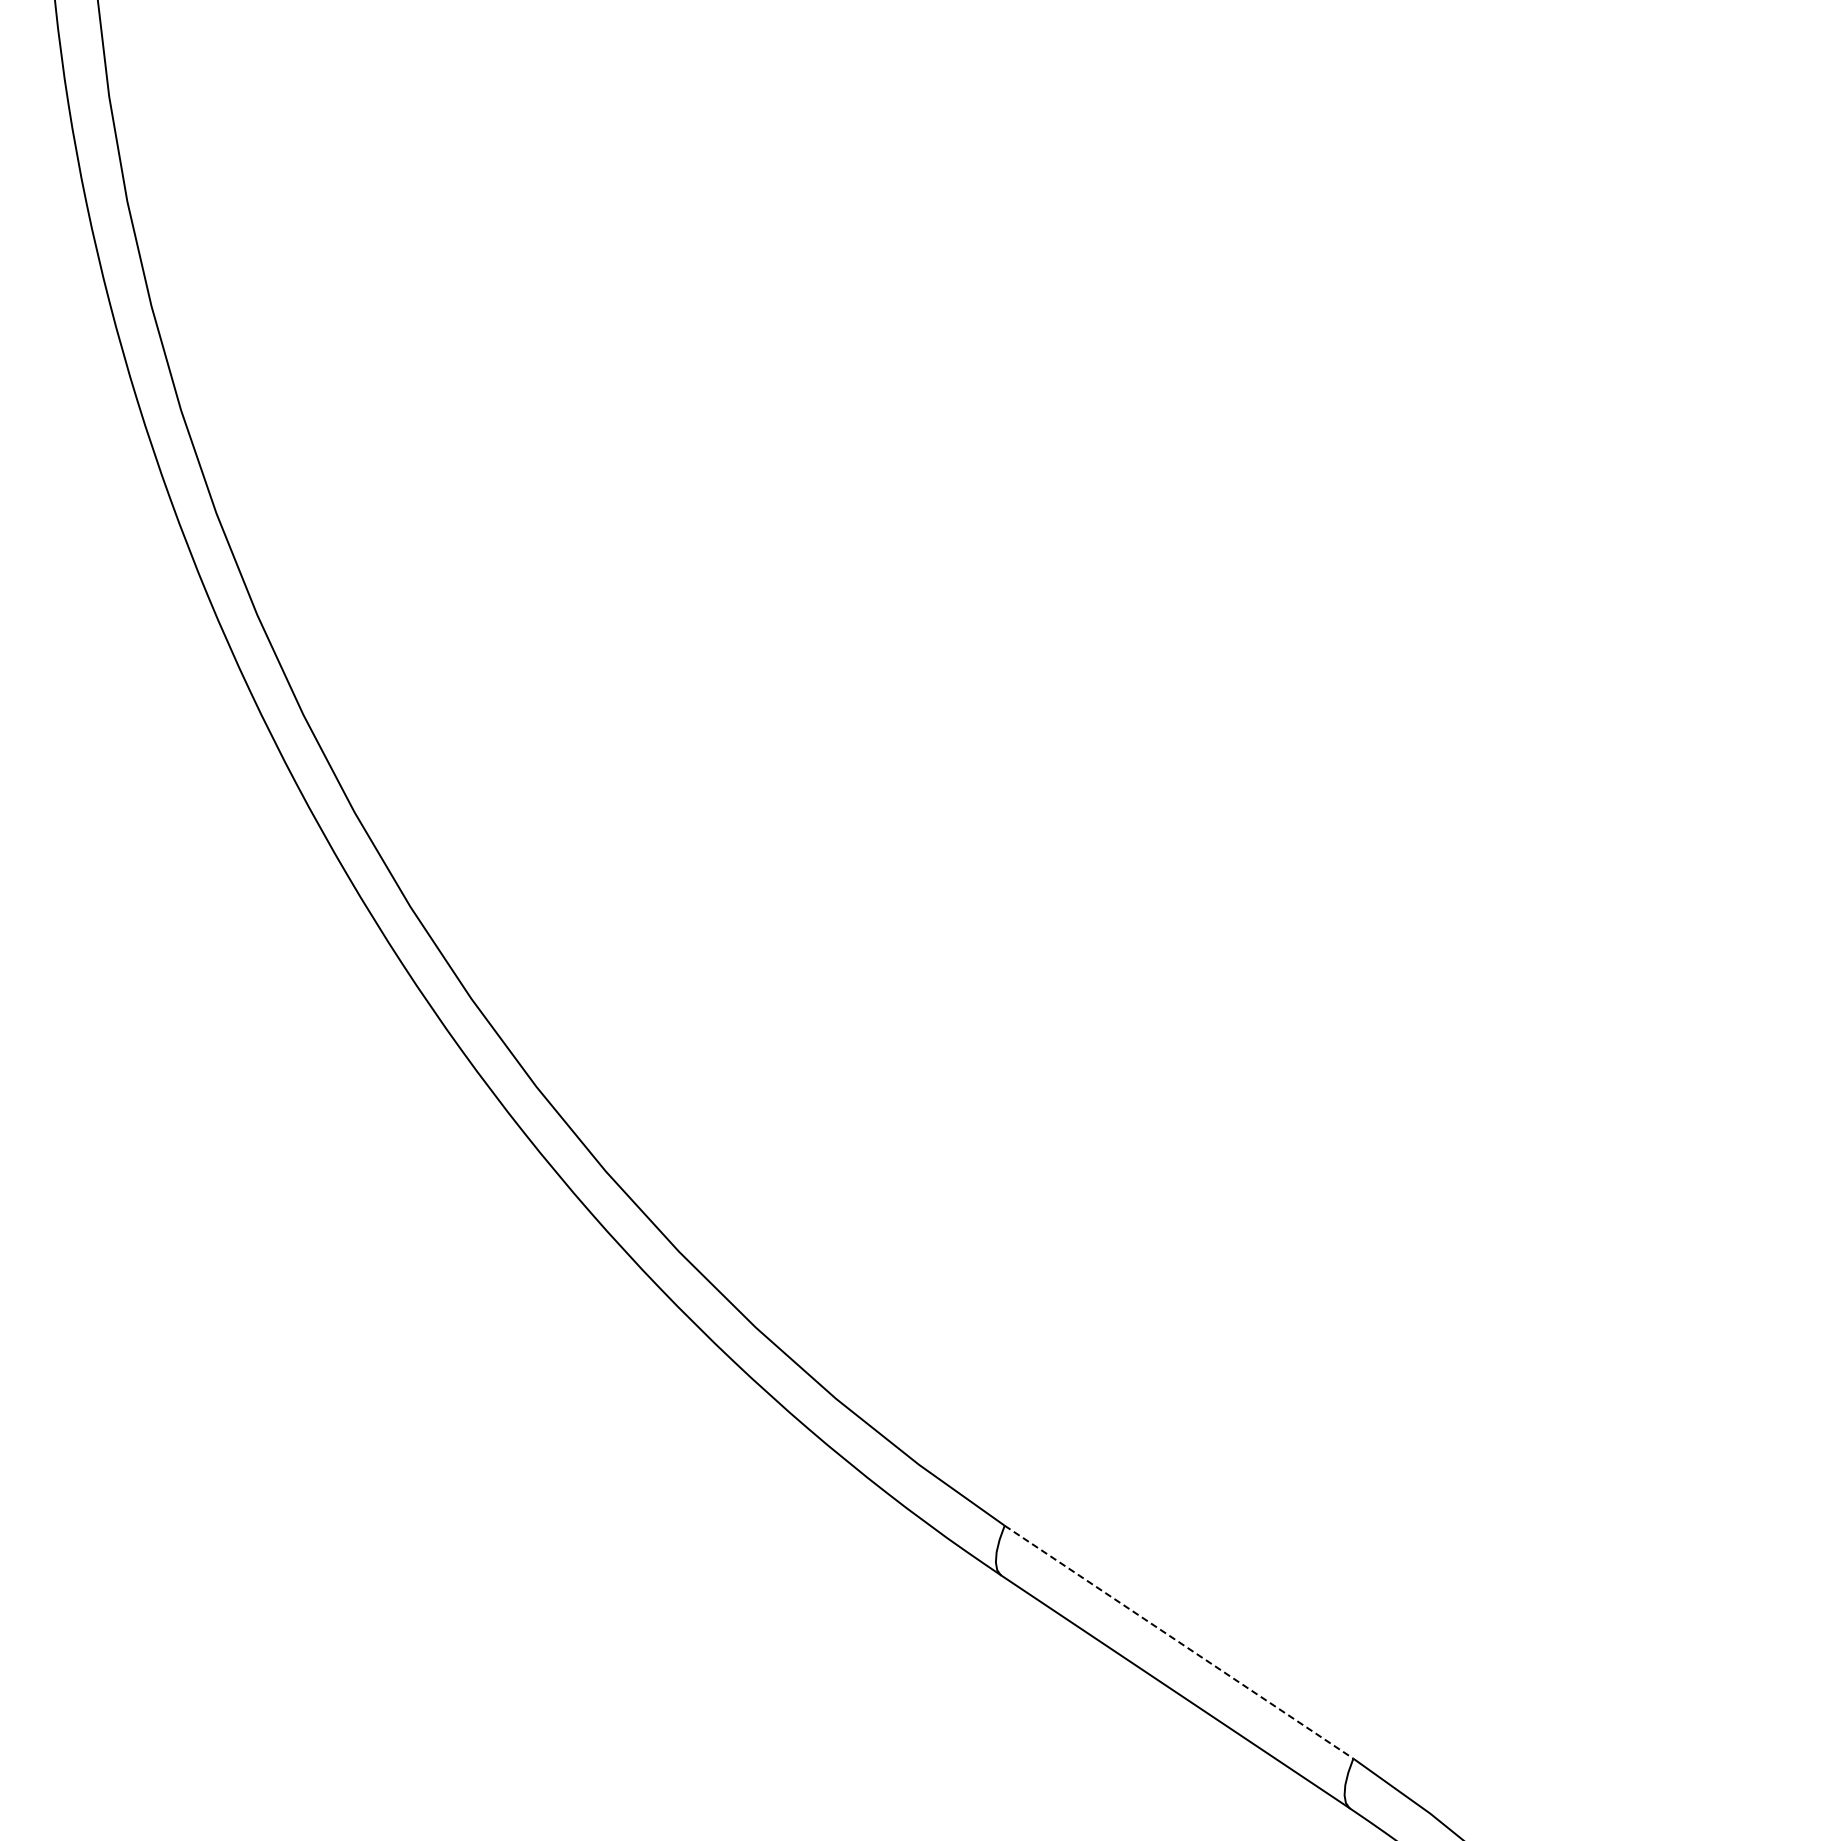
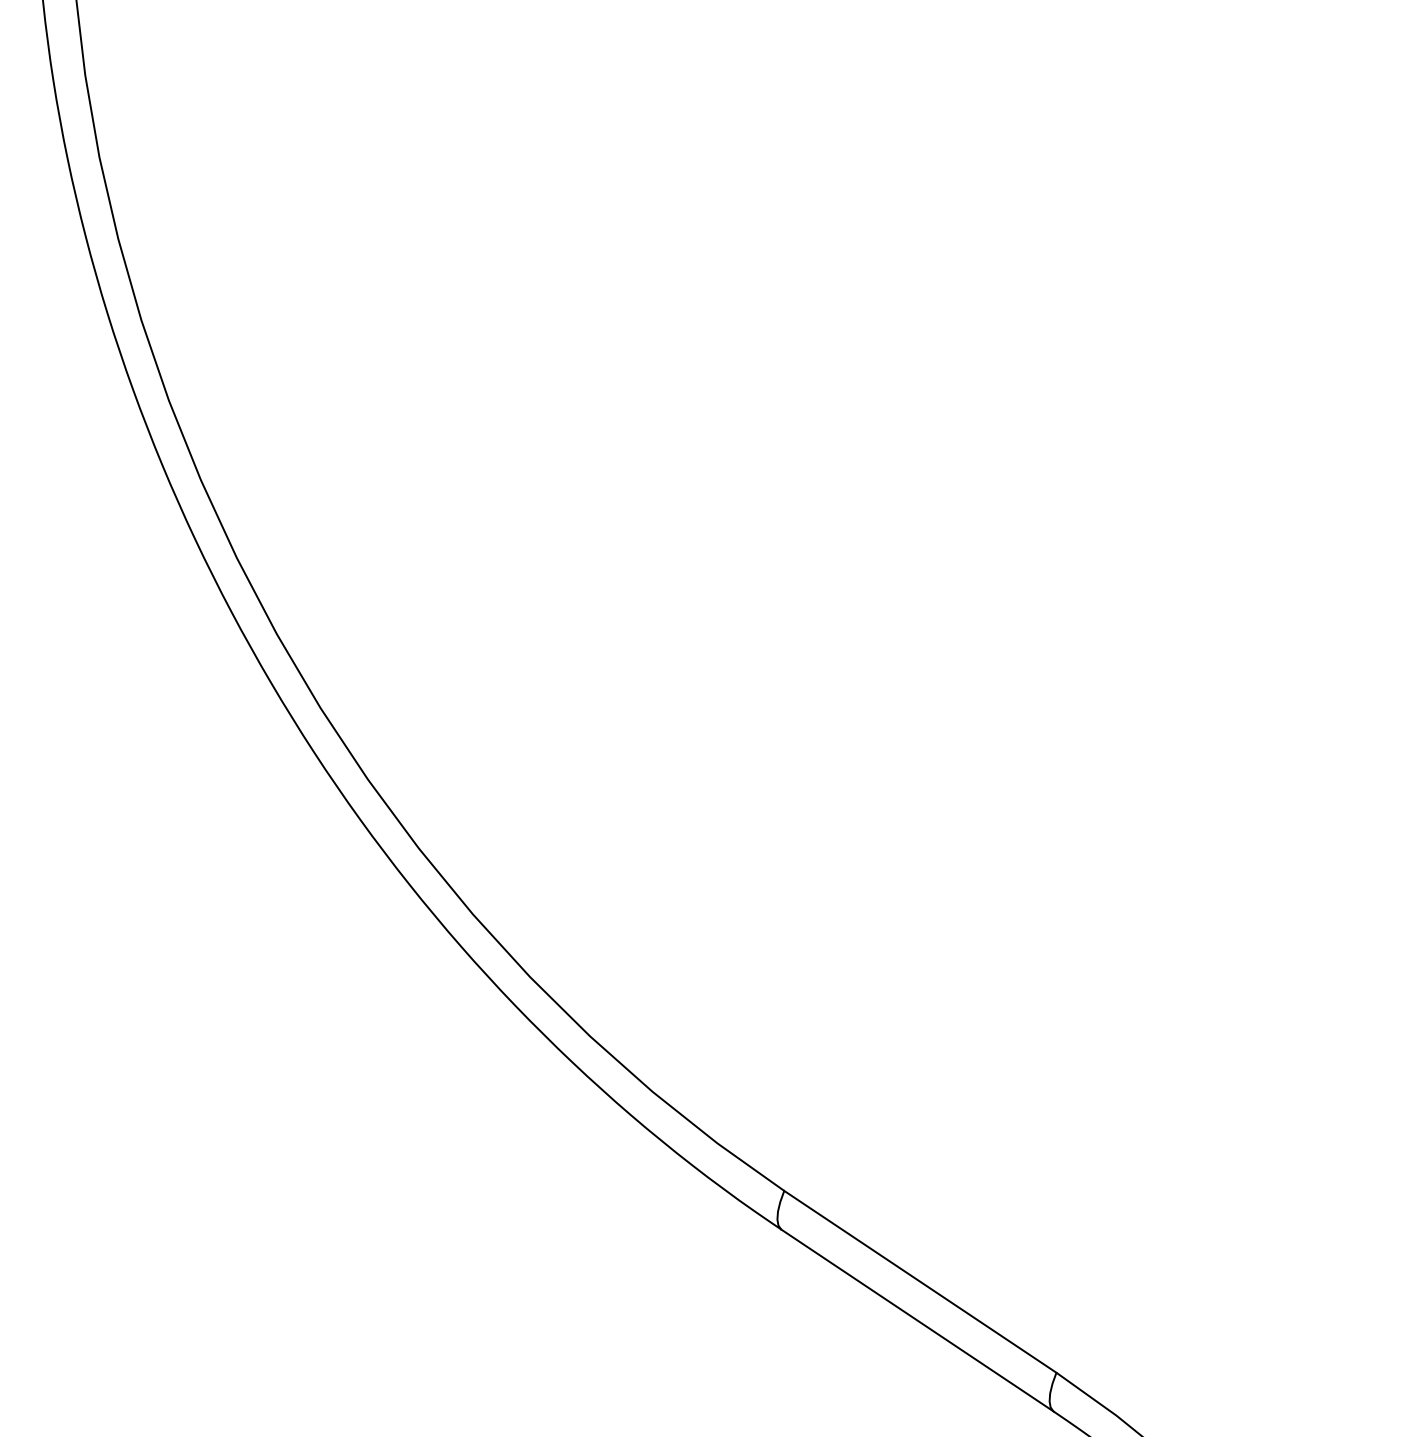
line: (1179, 1642) -> (920, 1282), dashed -> solid

